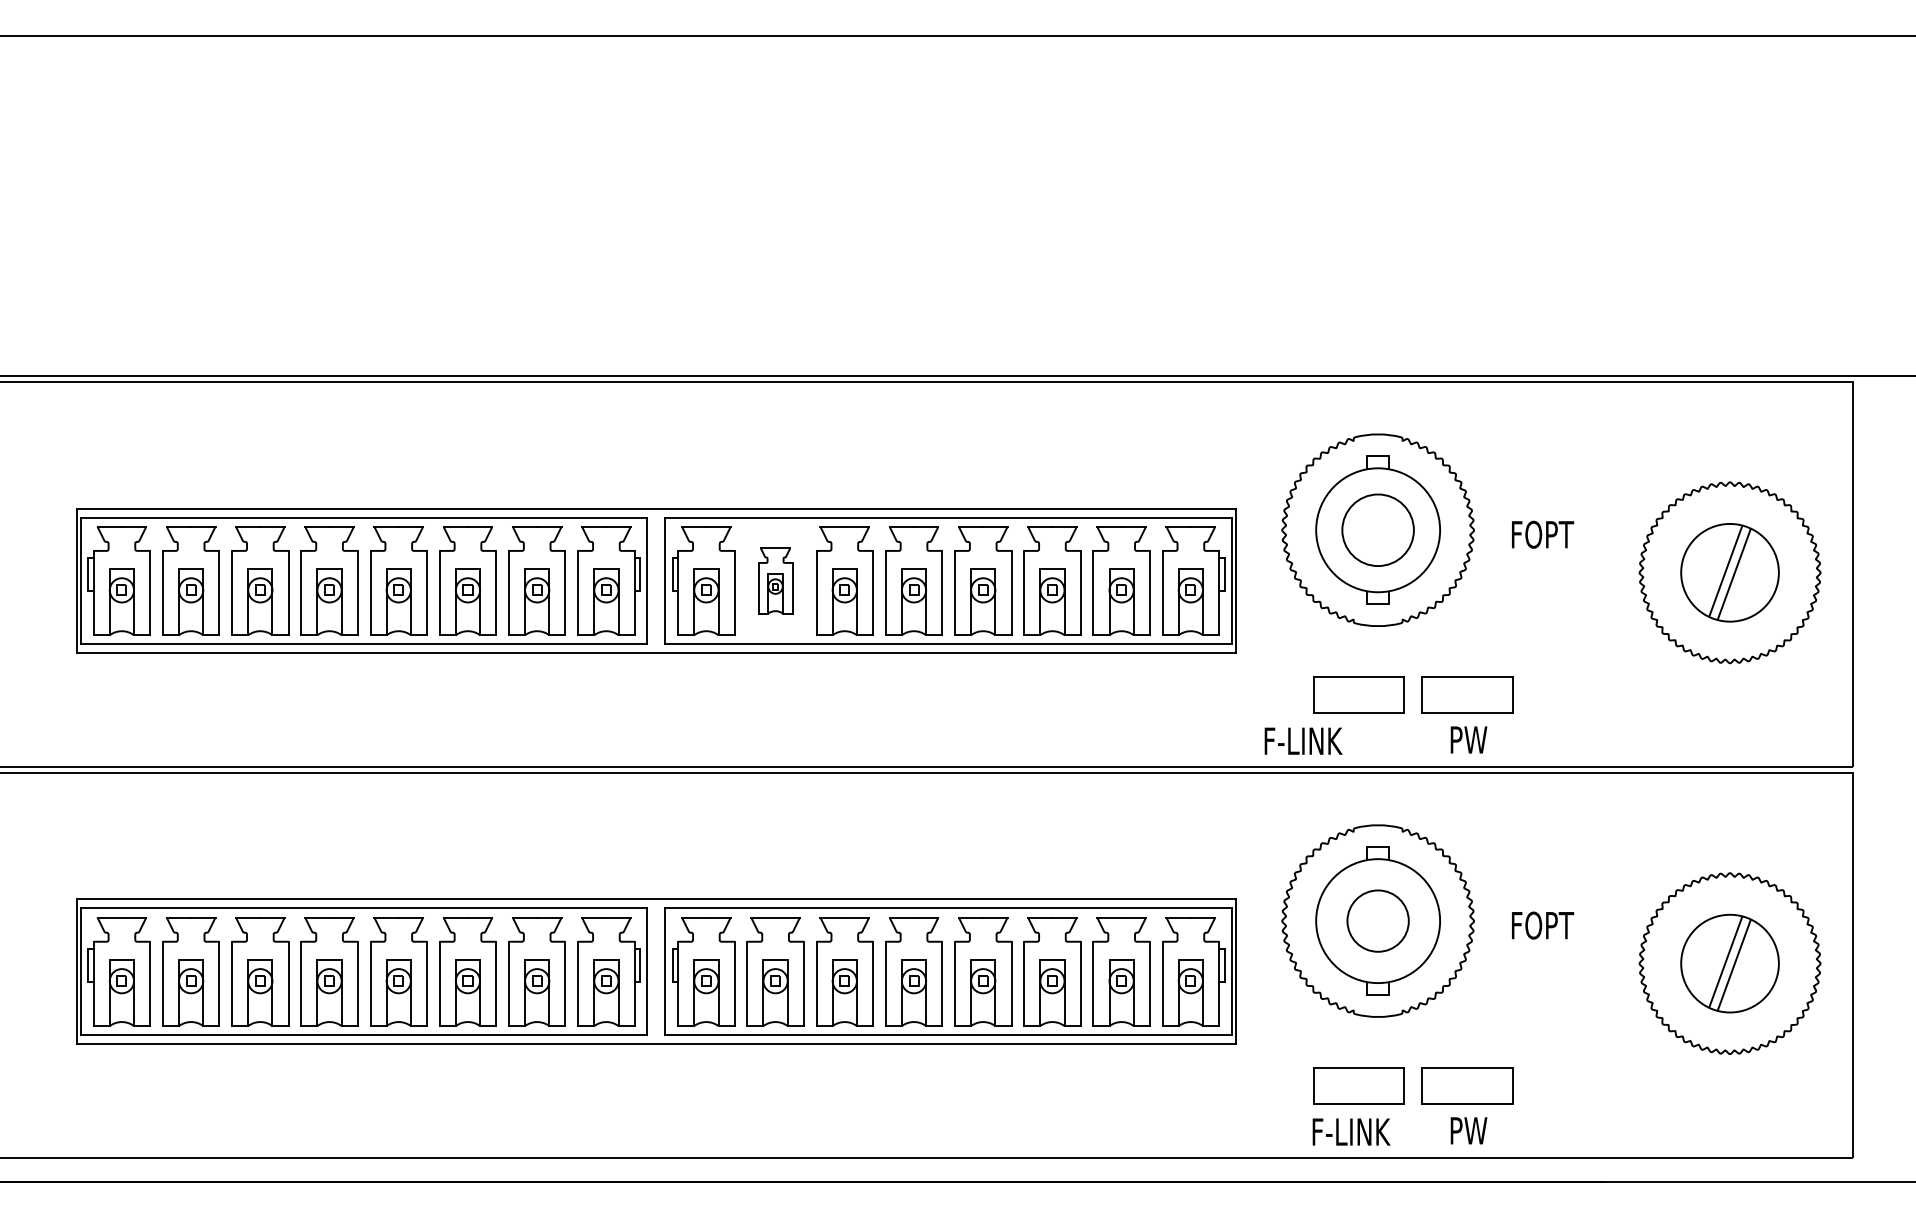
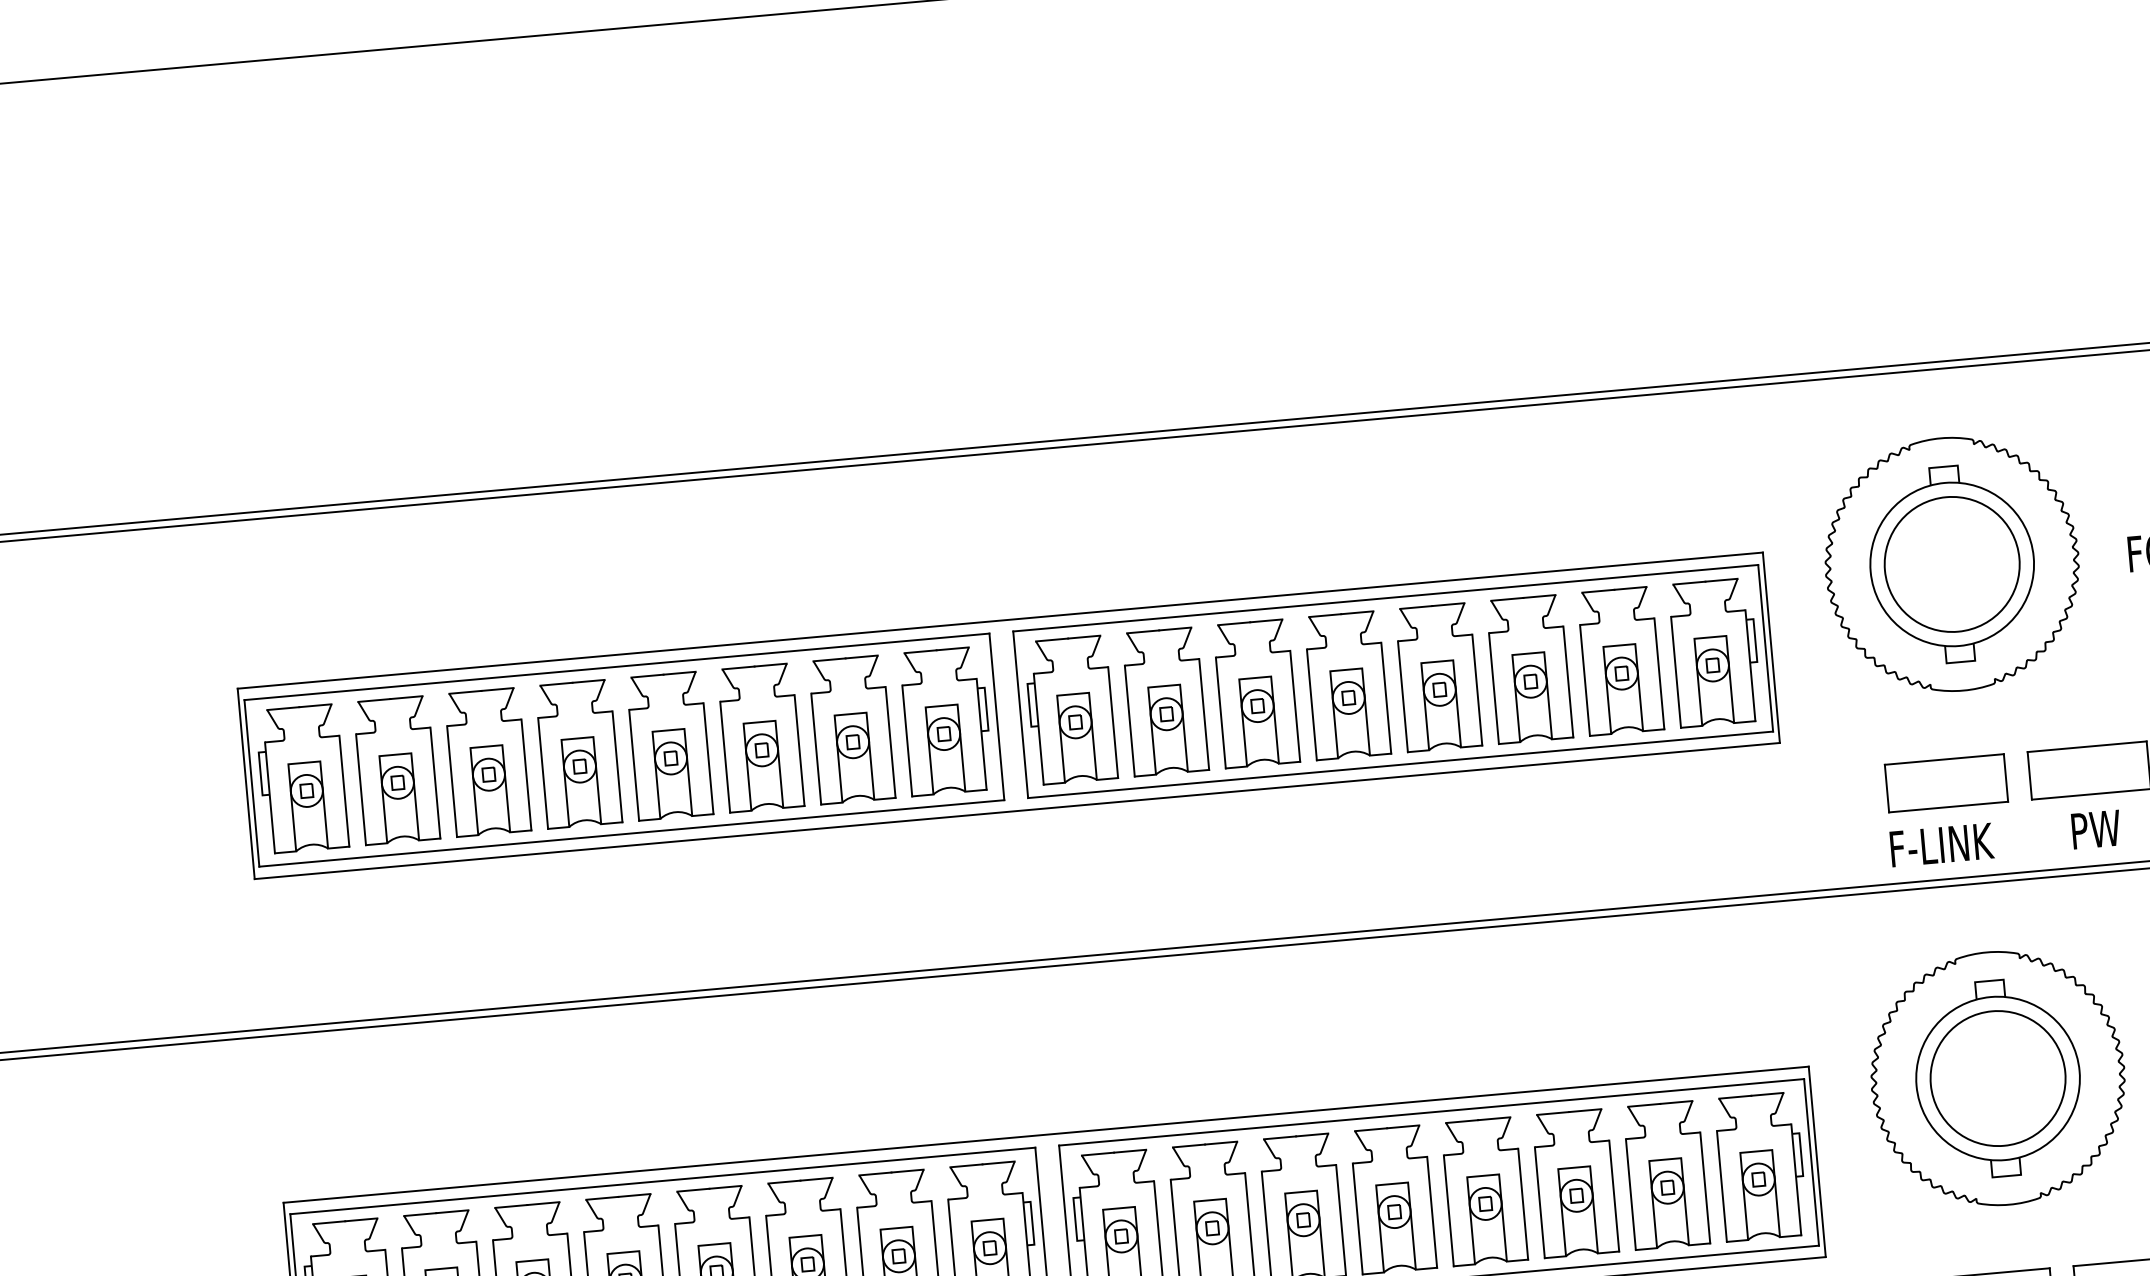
circle: (1378, 530) -> (1952, 564), size x1.43
part: (775, 580) -> (1165, 701), size x1.67
text: (1303, 740) -> (1941, 844), moved
circle: (1378, 921) -> (1998, 1079), size x1.67

